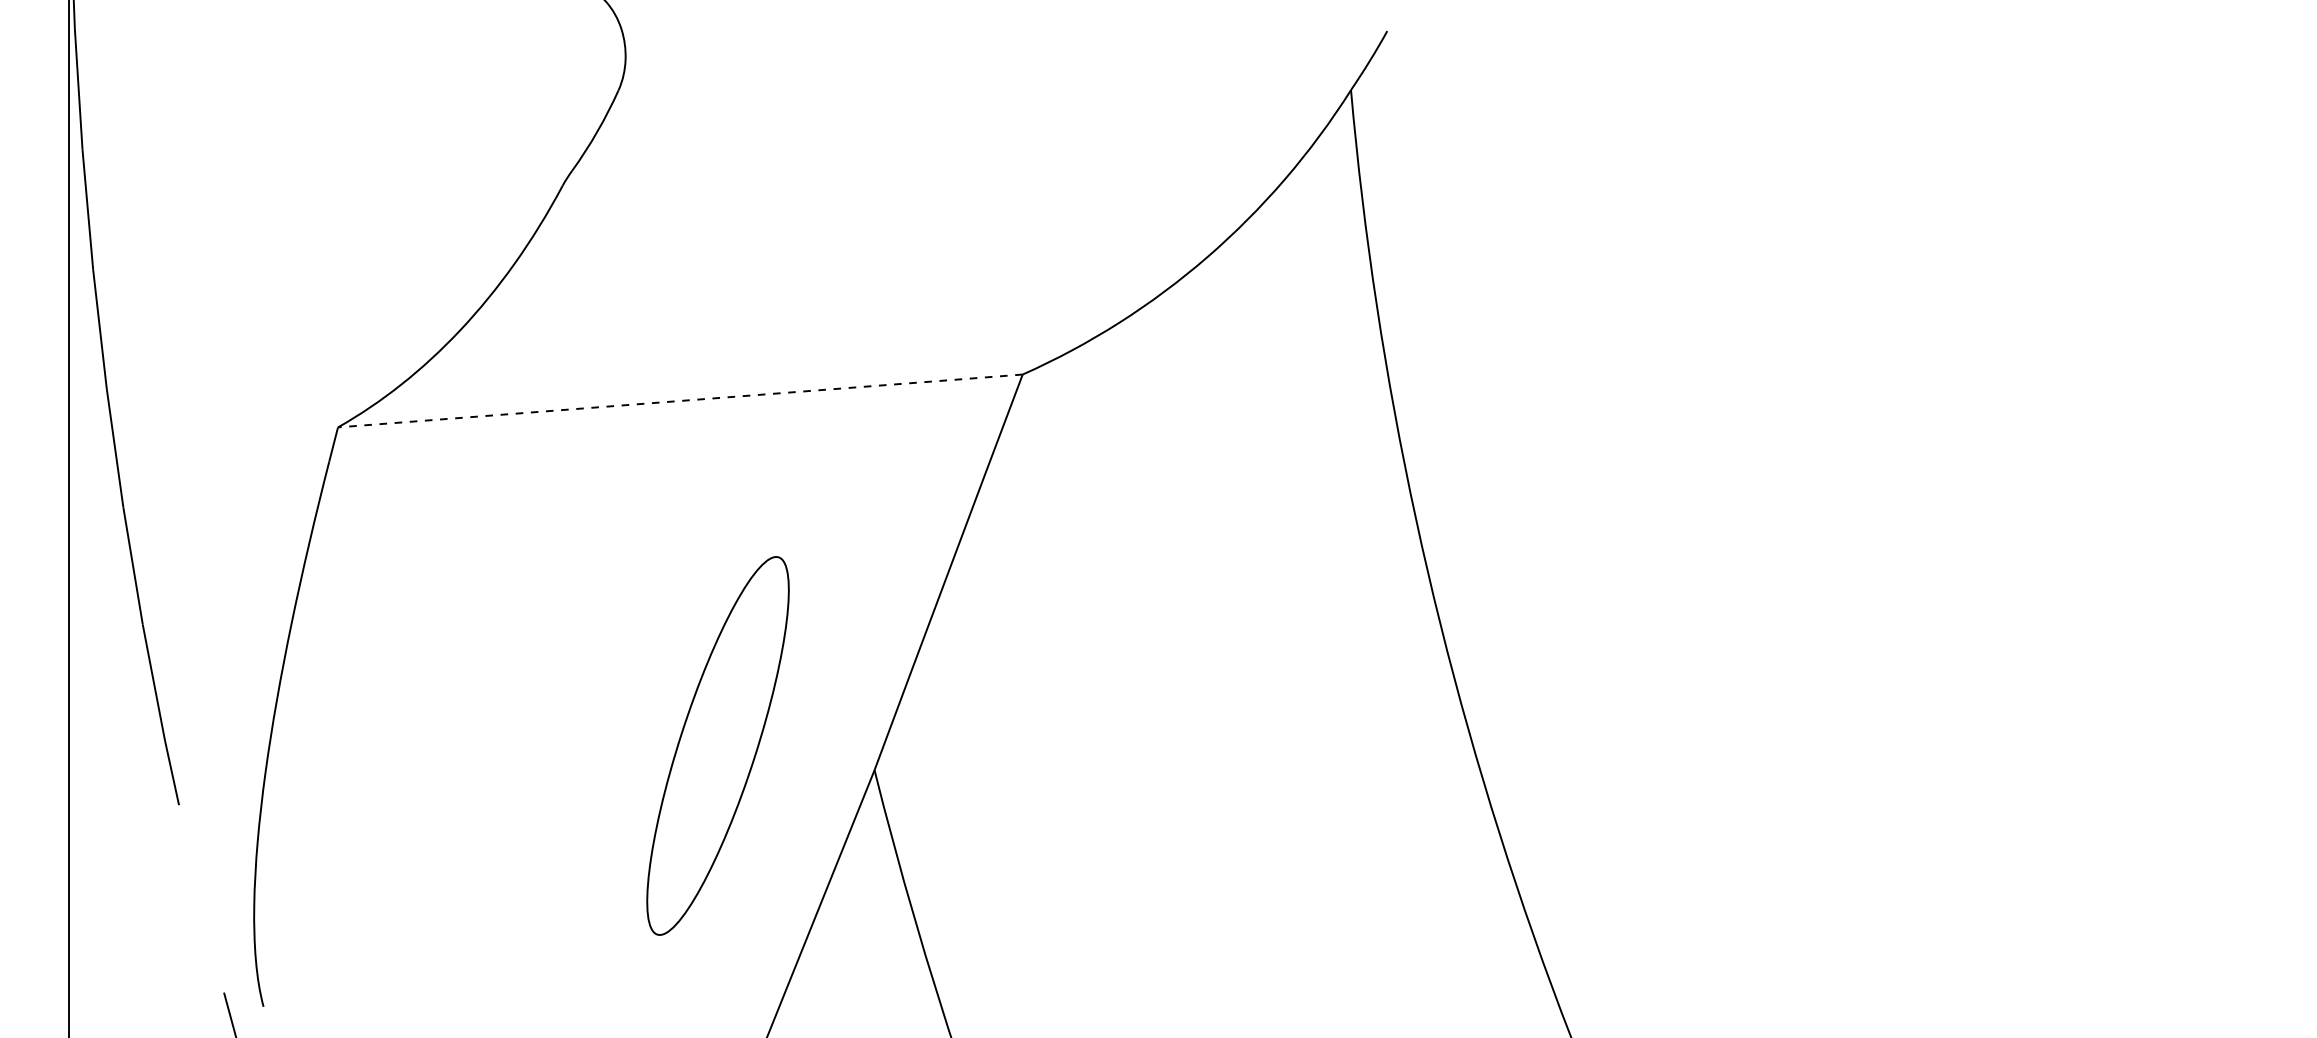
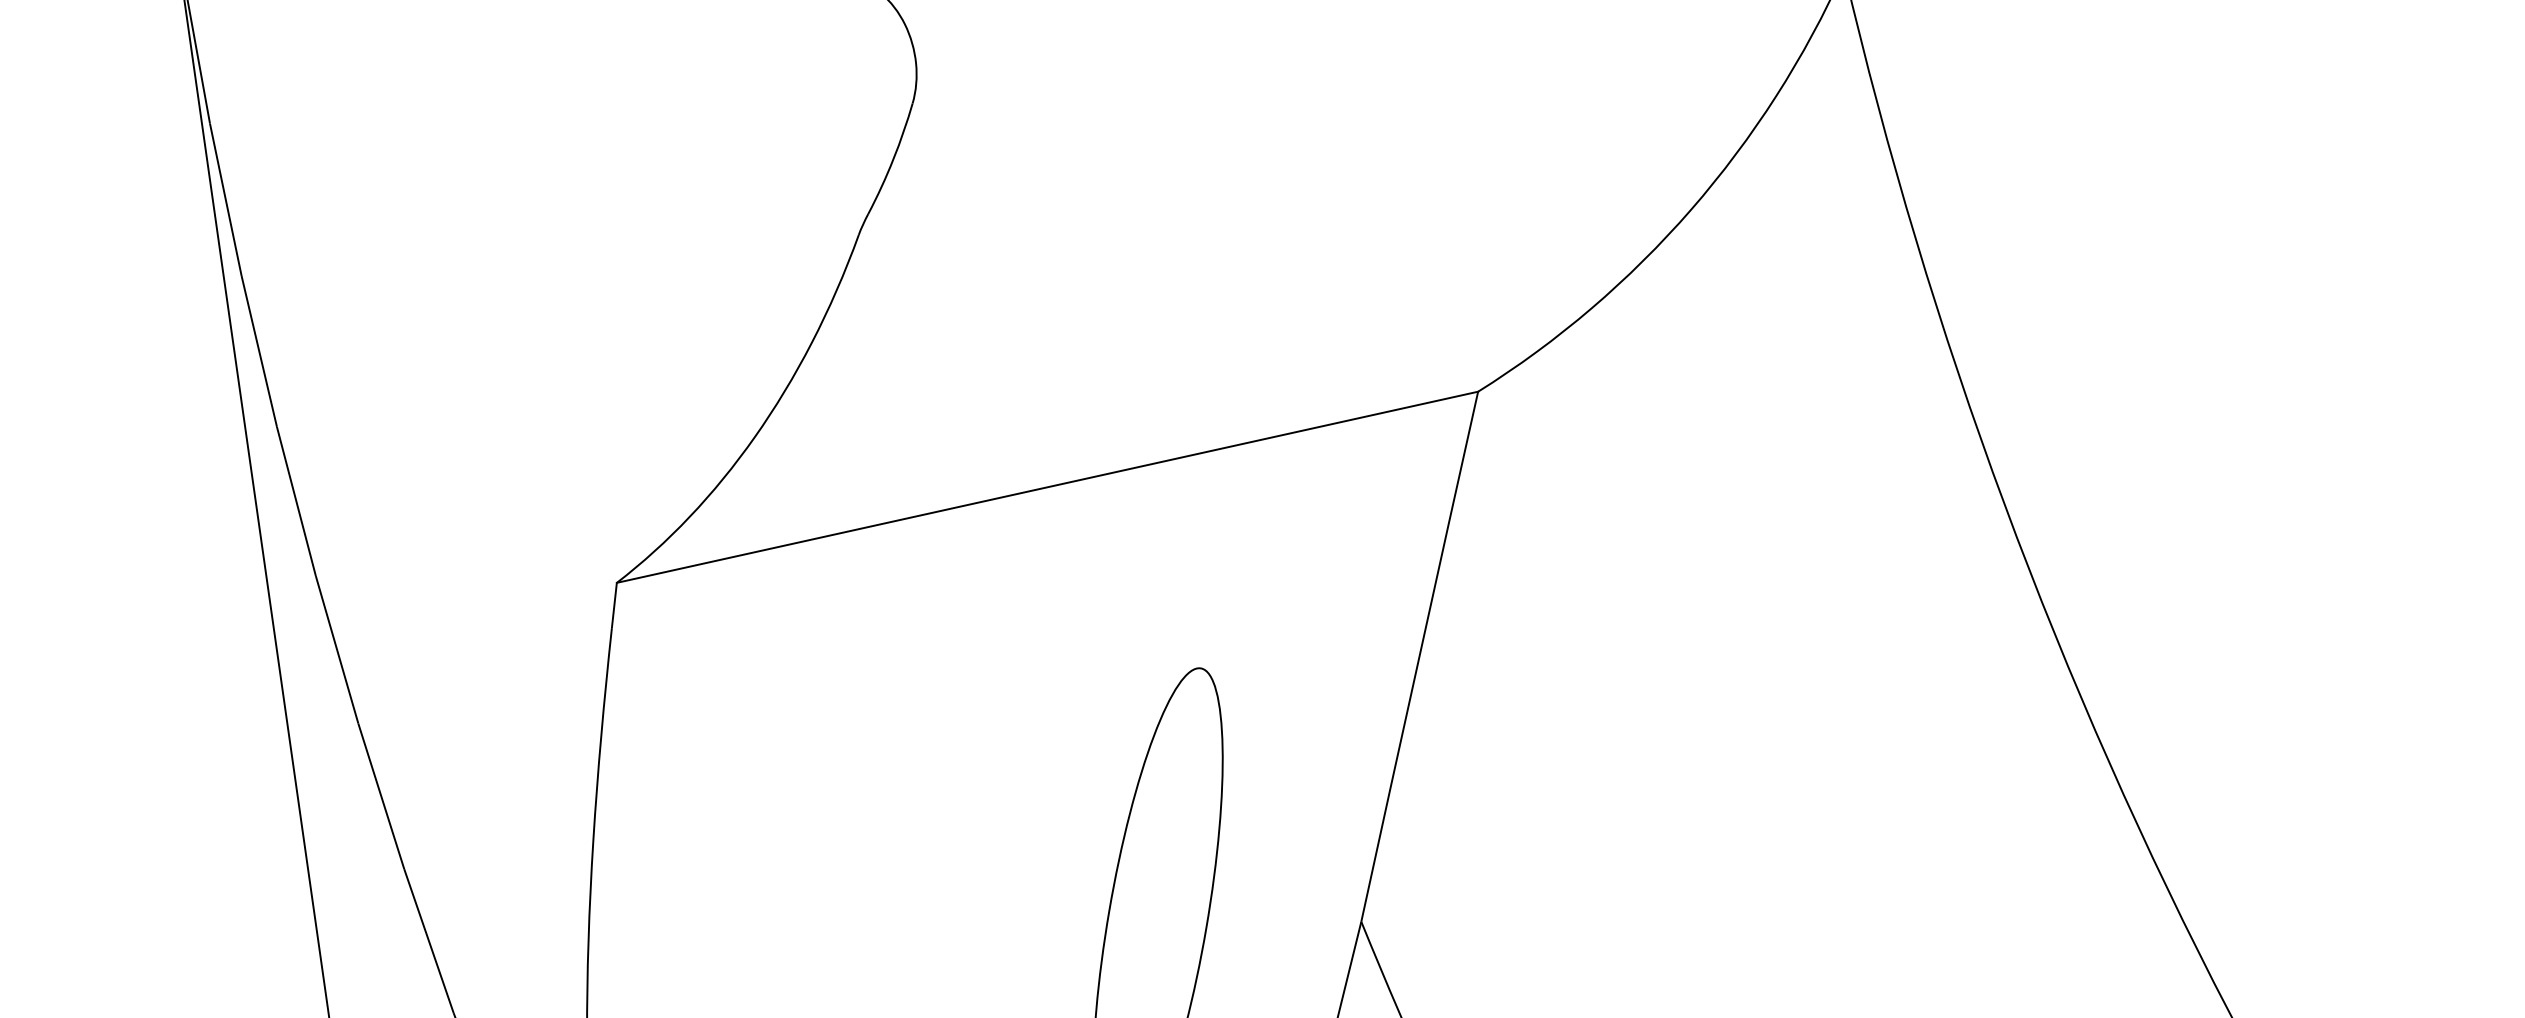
line: (679, 401) -> (1046, 488), dashed -> solid

